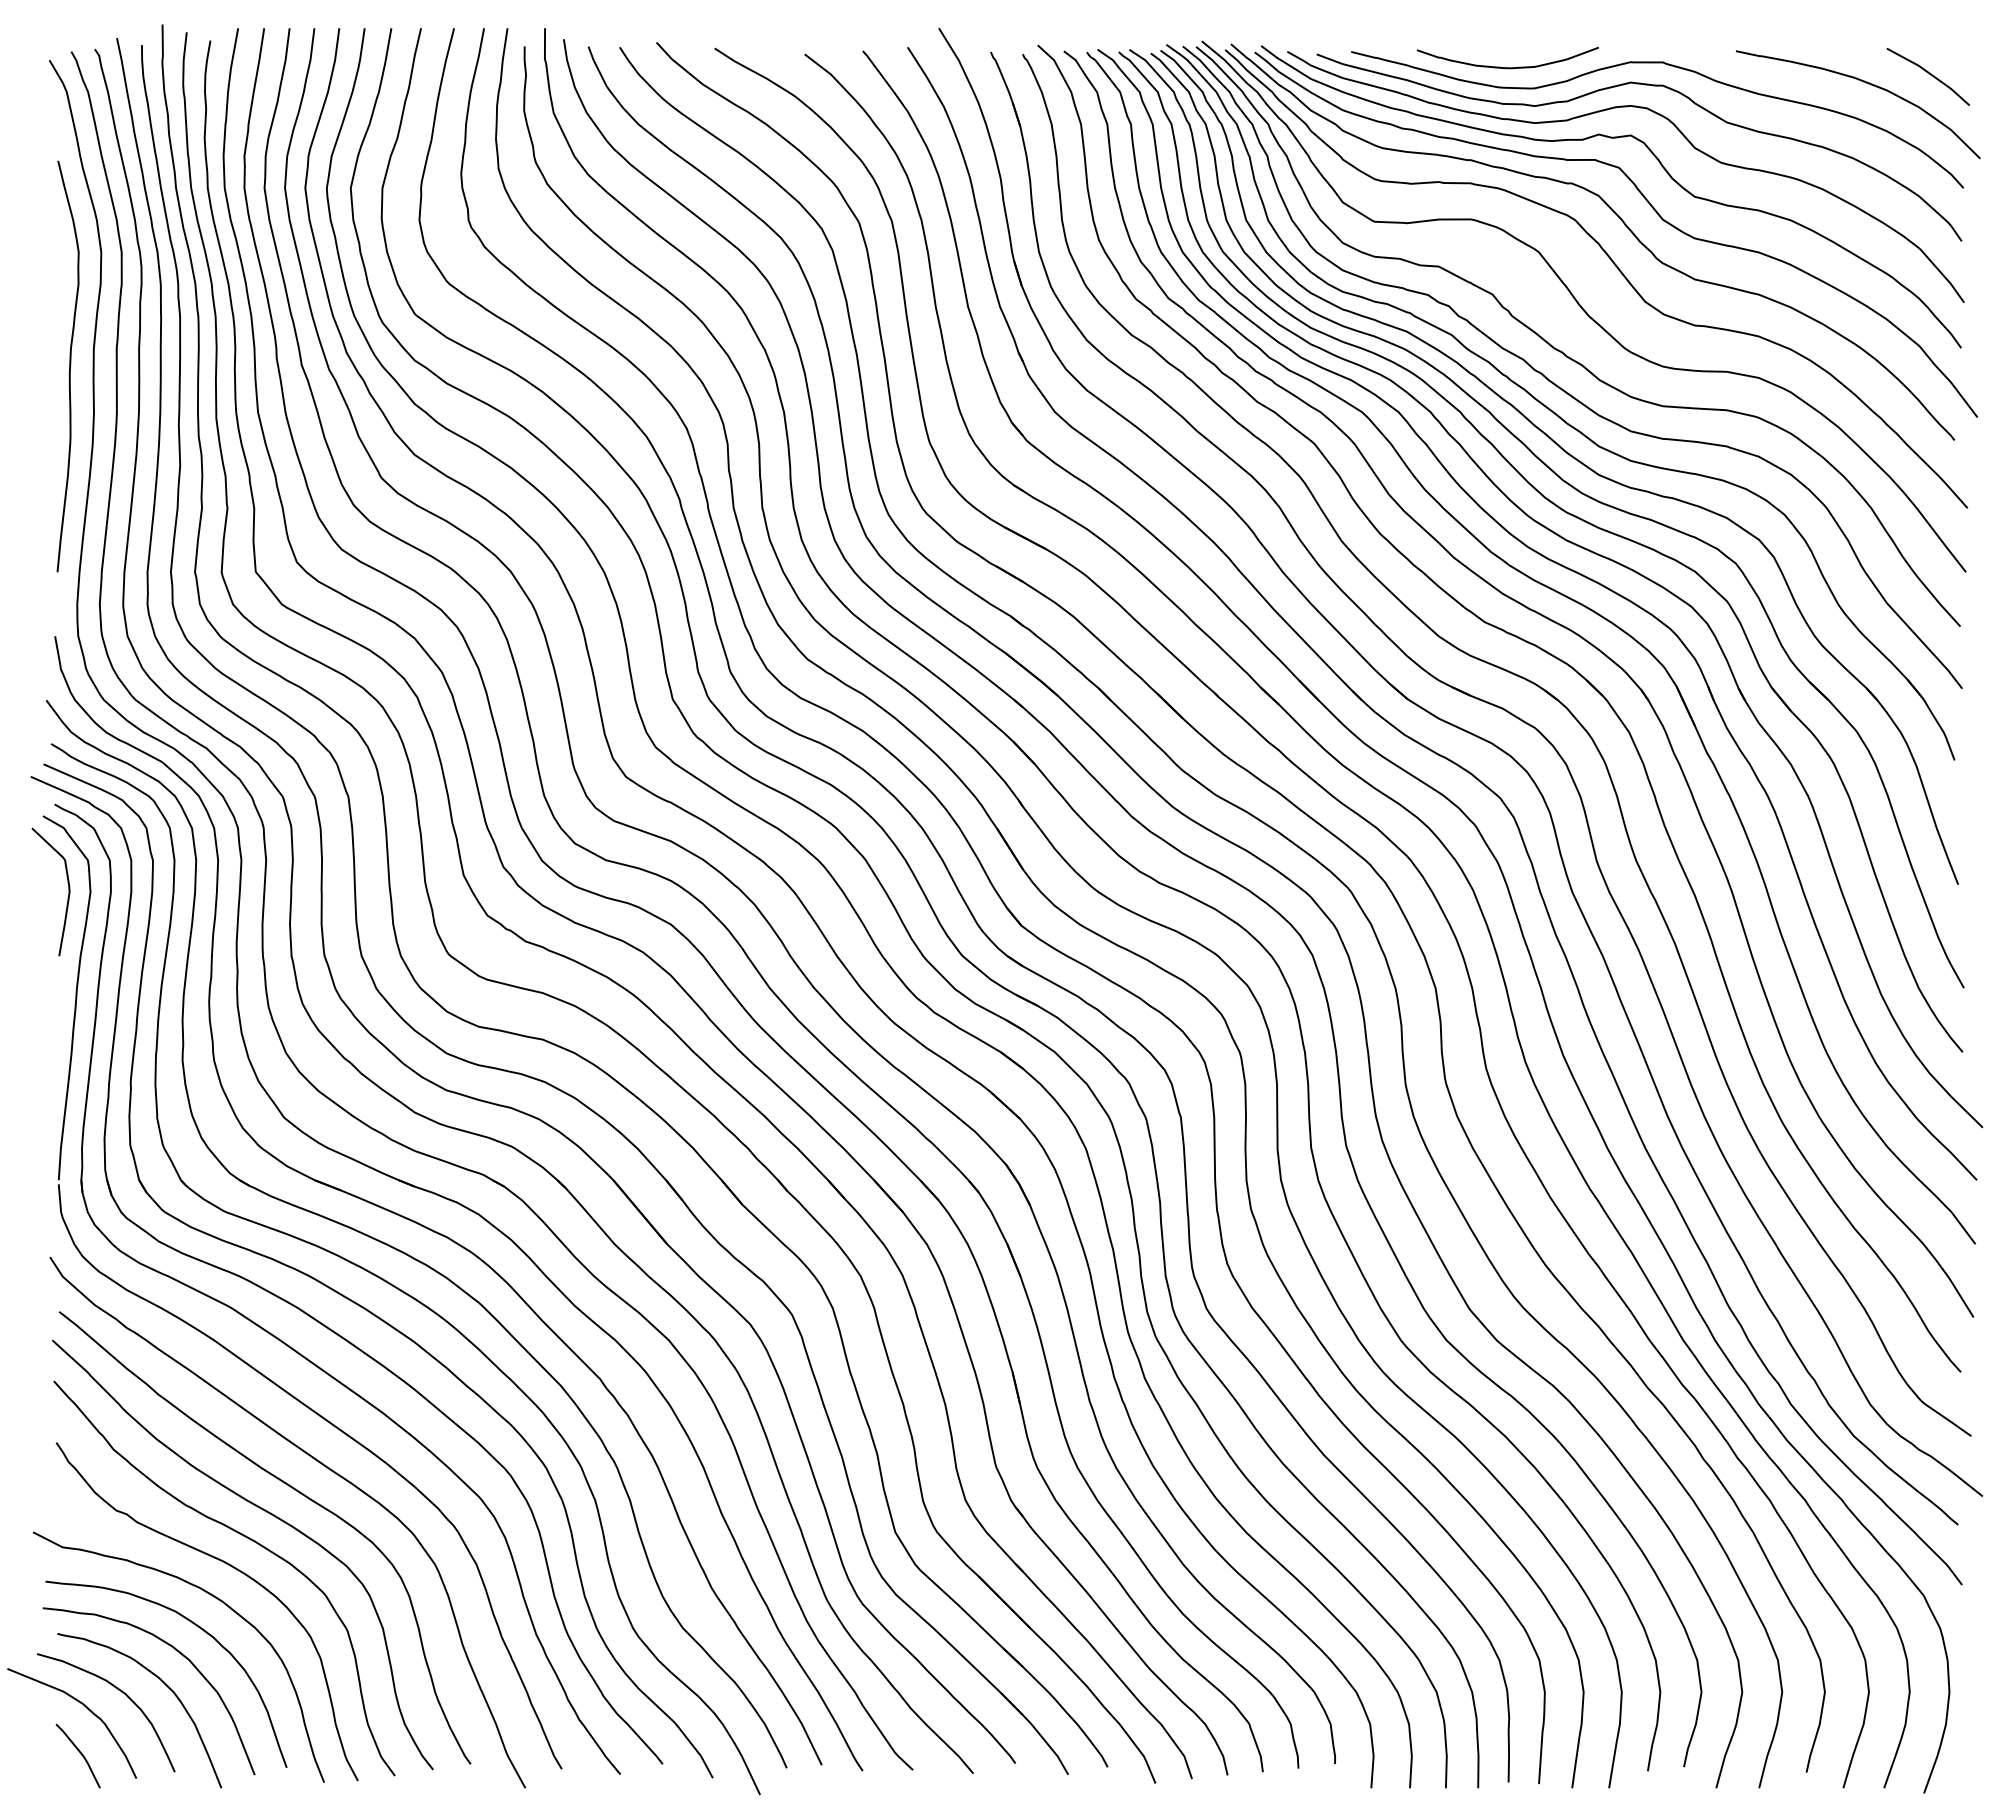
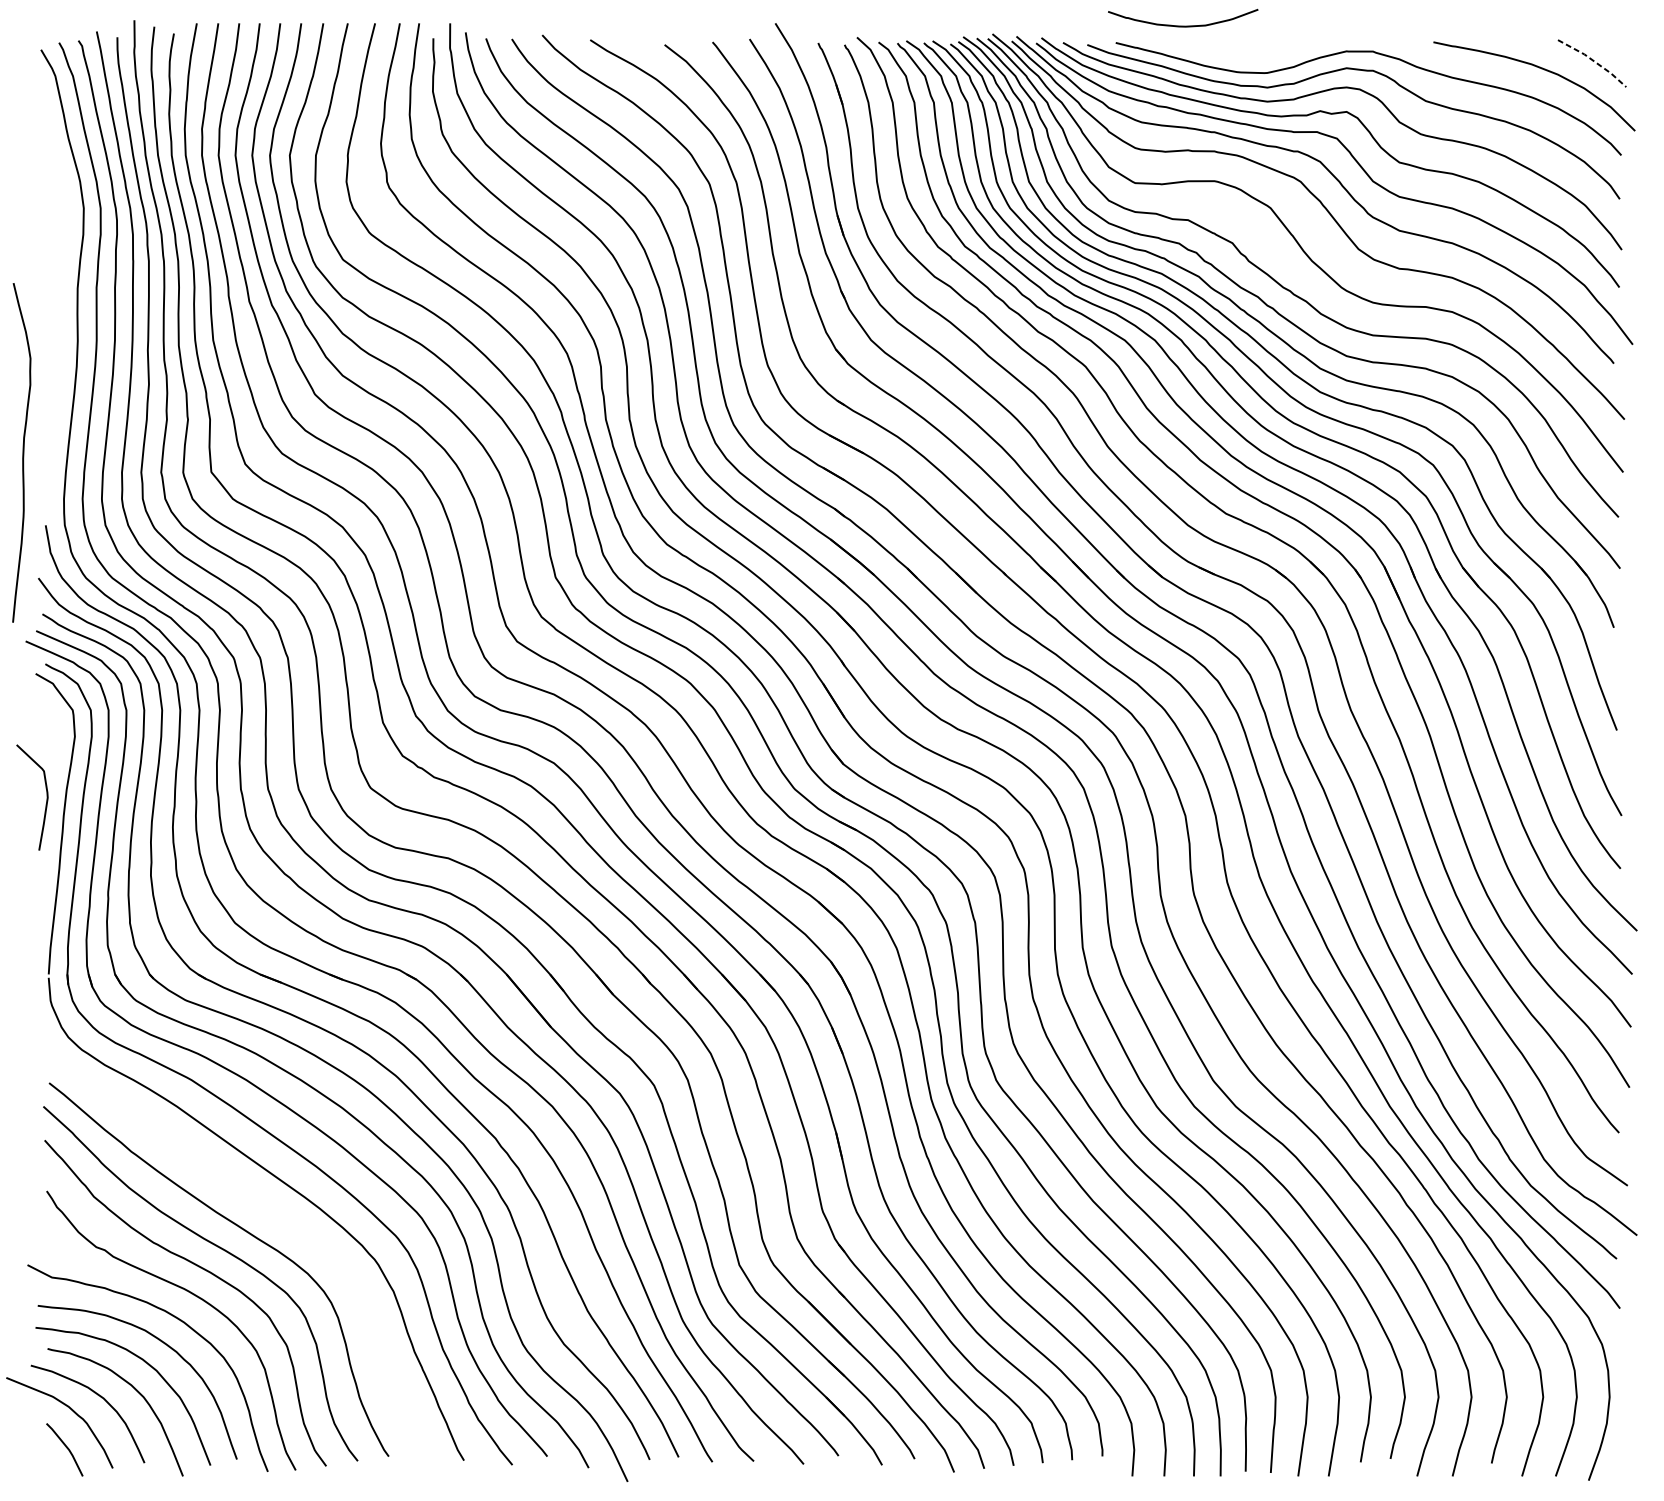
curve: (1507, 67) -> (1182, 26), moved
line: (1930, 74) -> (1594, 61), solid -> dashed
curve: (69, 366) -> (22, 452), moved
curve: (68, 891) -> (46, 797), moved
curve: (325, 1467) -> (268, 1211), removed

